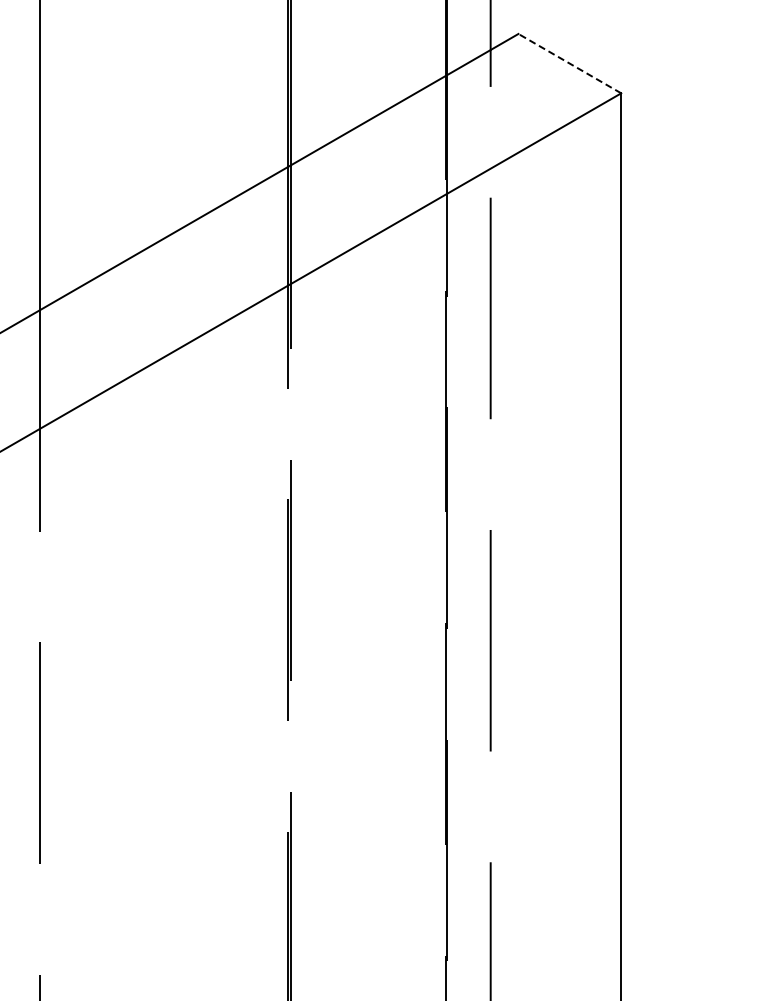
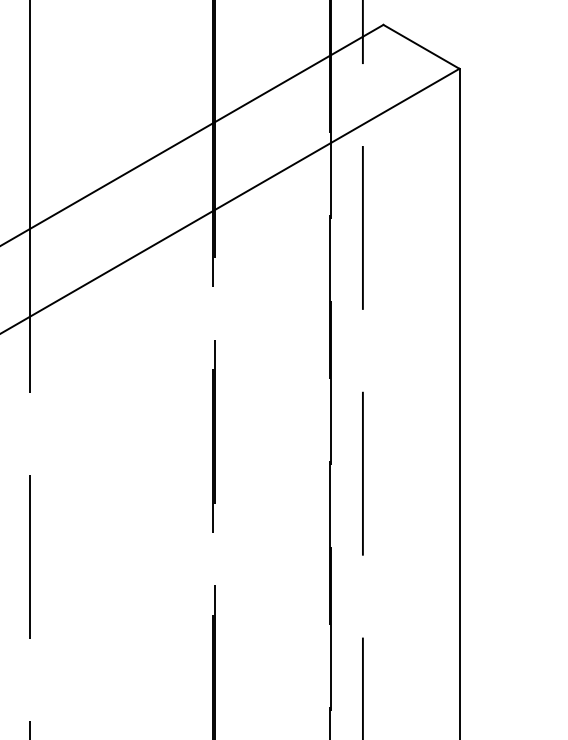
line: (569, 63) -> (421, 46), dashed -> solid

